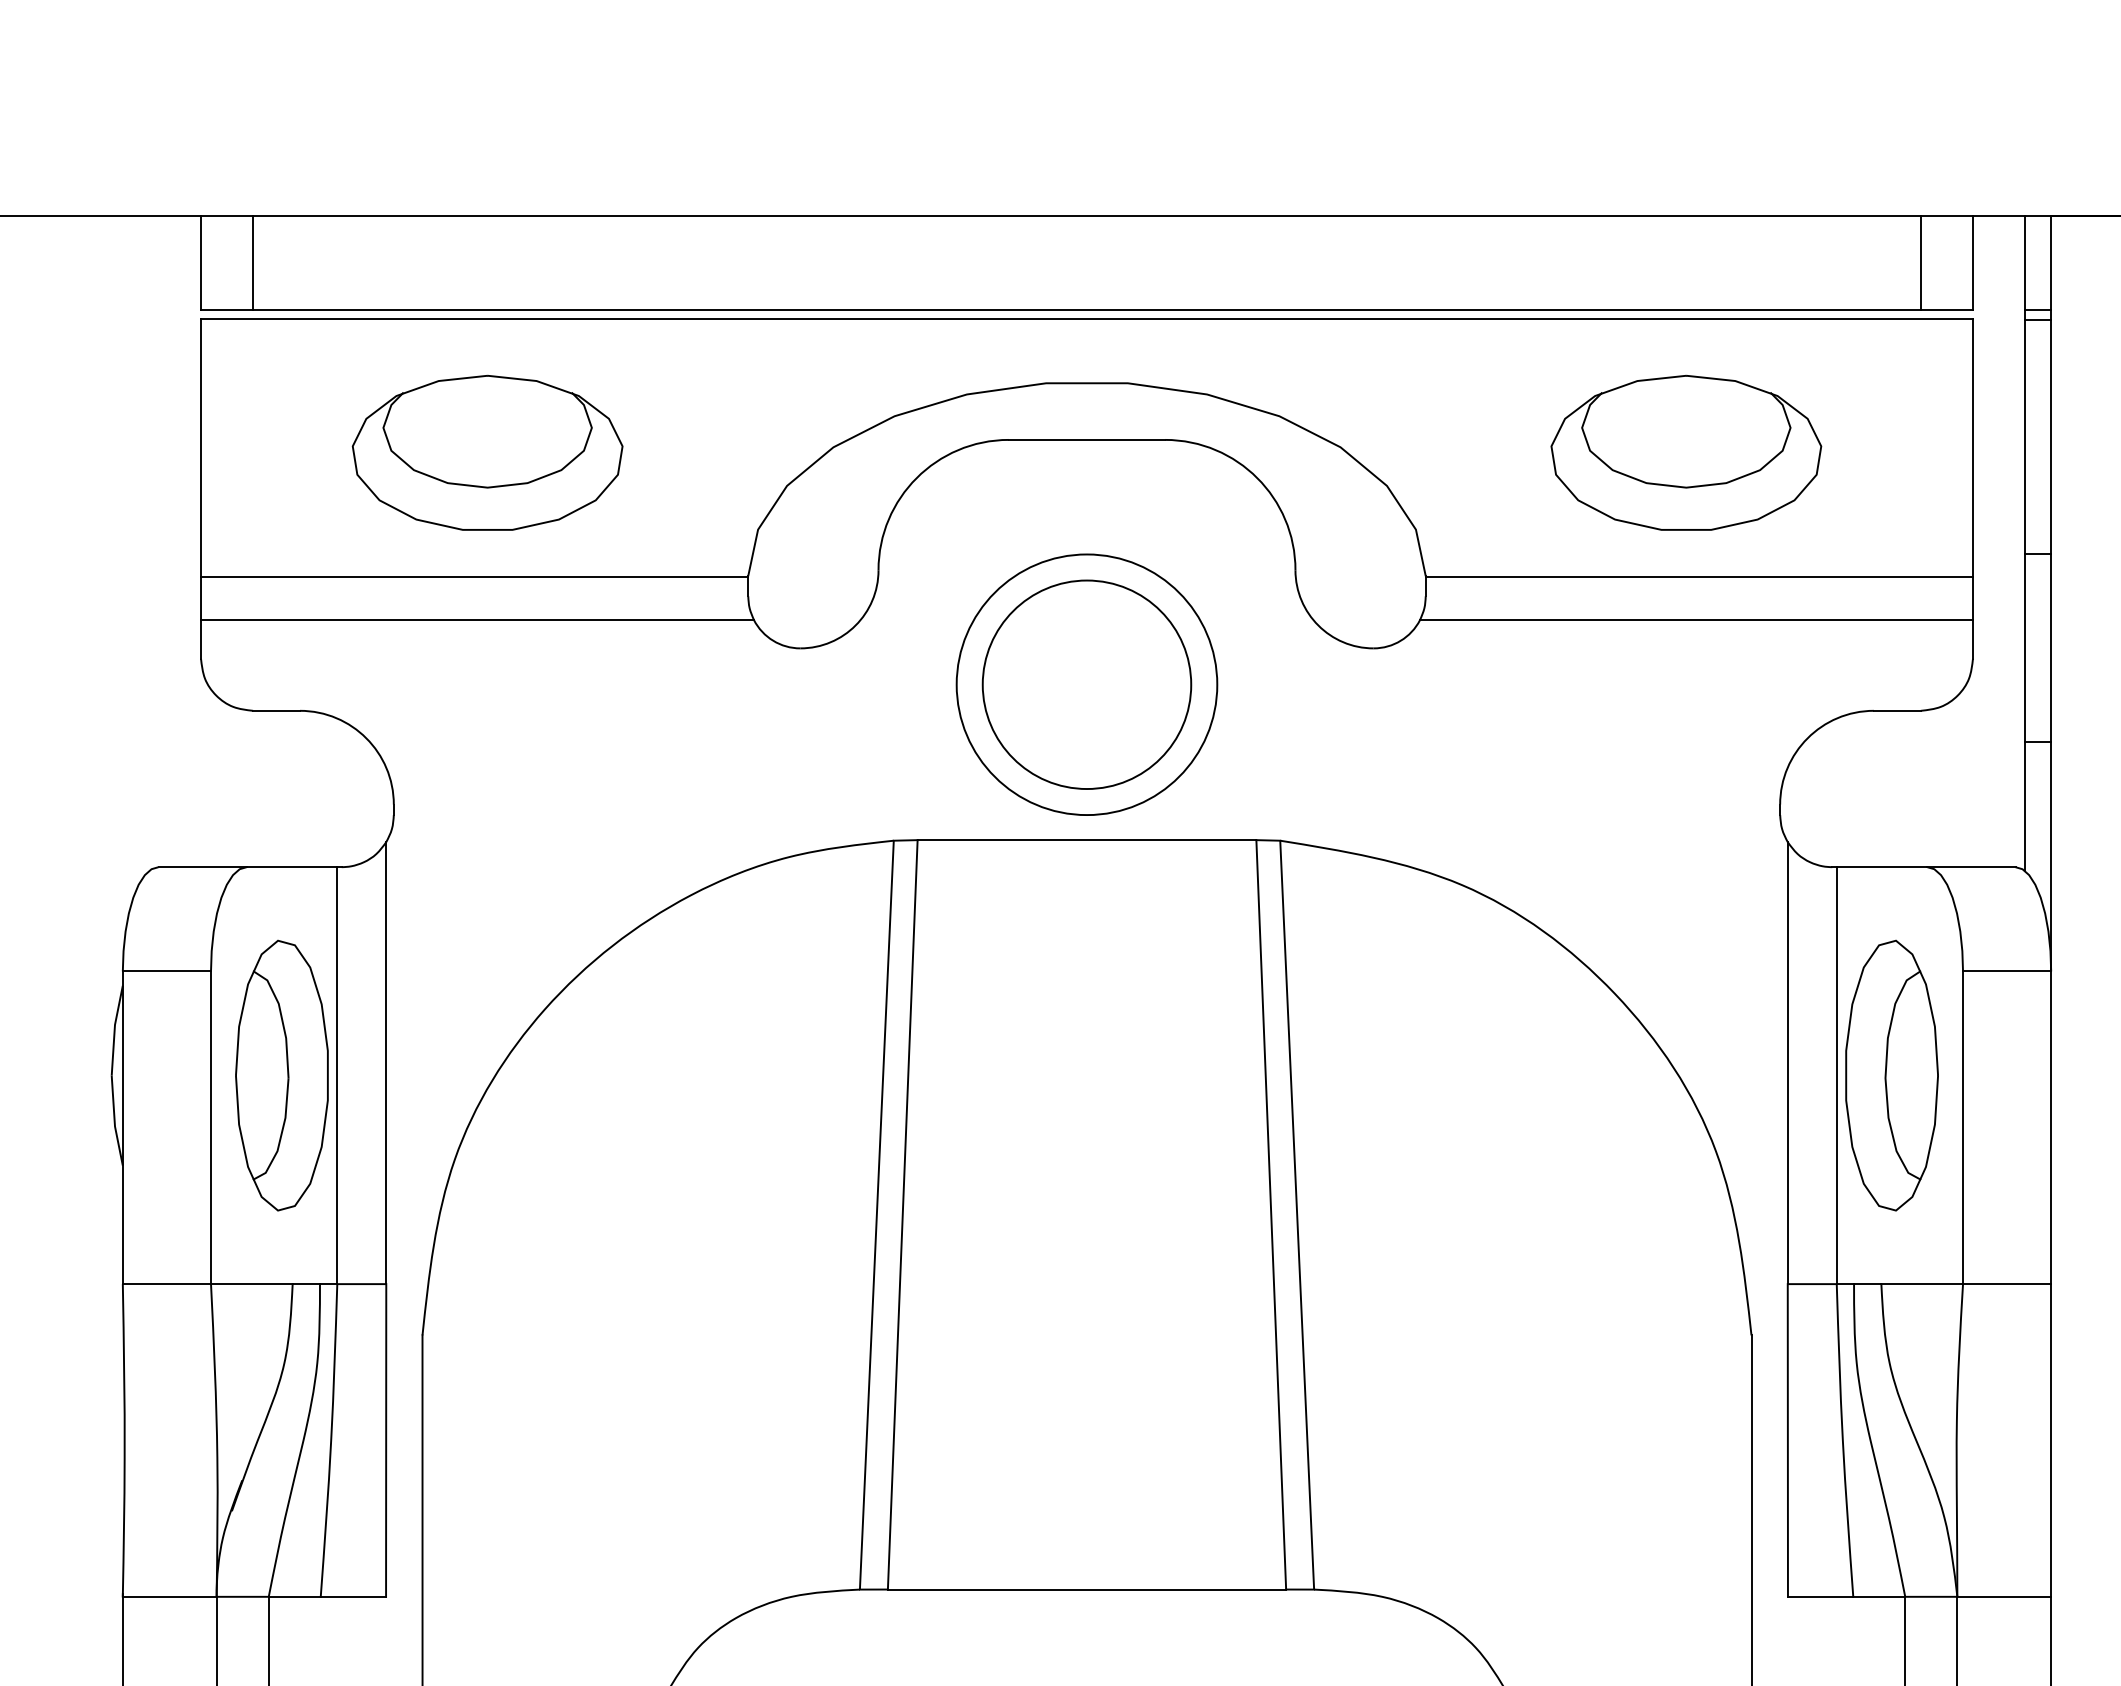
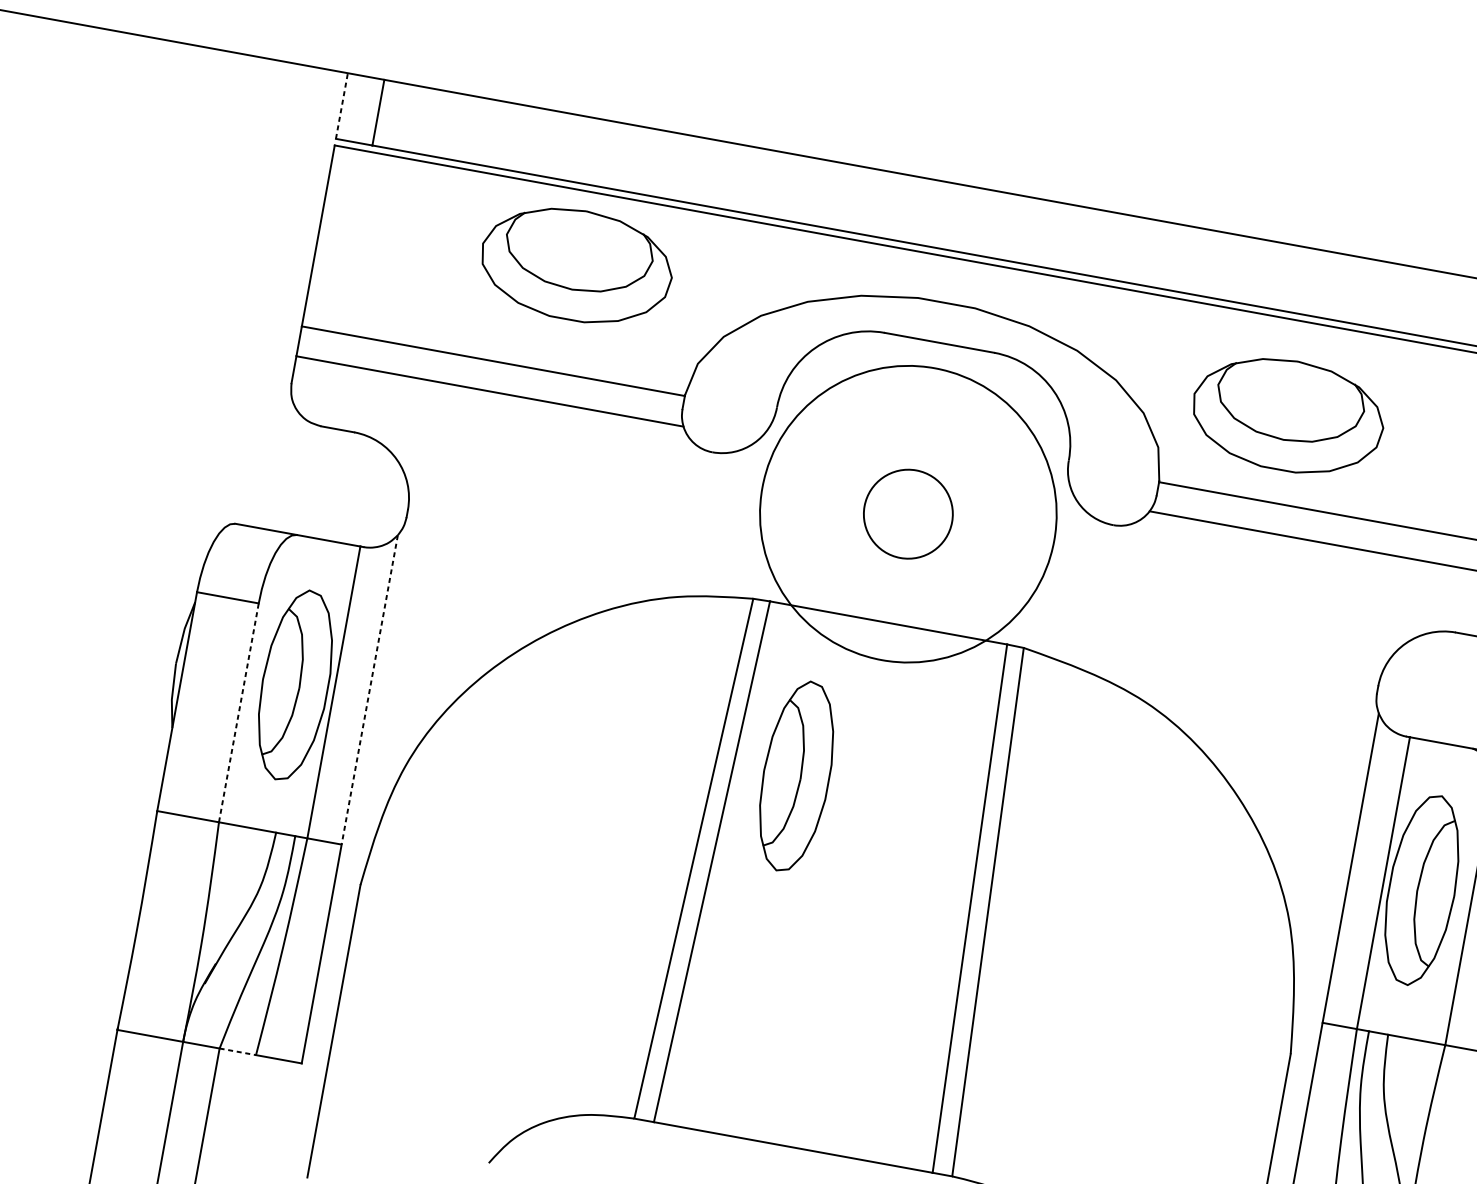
line: (201, 262) -> (342, 106), solid -> dashed
part: (487, 452) -> (576, 265), moved
part: (1686, 452) -> (1288, 415), moved
circle: (1086, 684) -> (908, 513), size x0.6
circle: (1086, 684) -> (908, 513), size x1.6
line: (386, 1063) -> (369, 690), solid -> dashed
part: (997, 1075) -> (796, 776), added
line: (211, 1127) -> (239, 712), solid -> dashed
line: (295, 1596) -> (238, 1051), solid -> dashed

